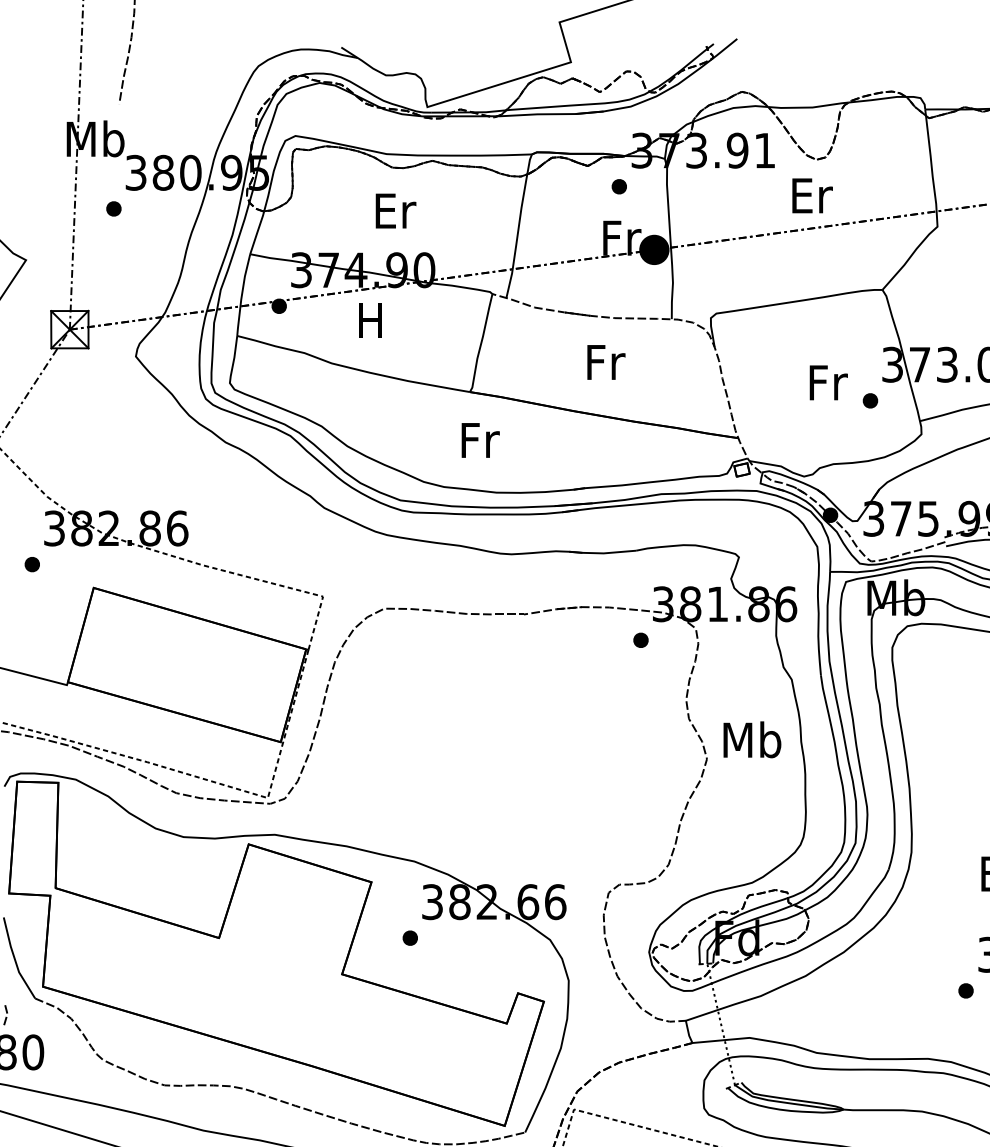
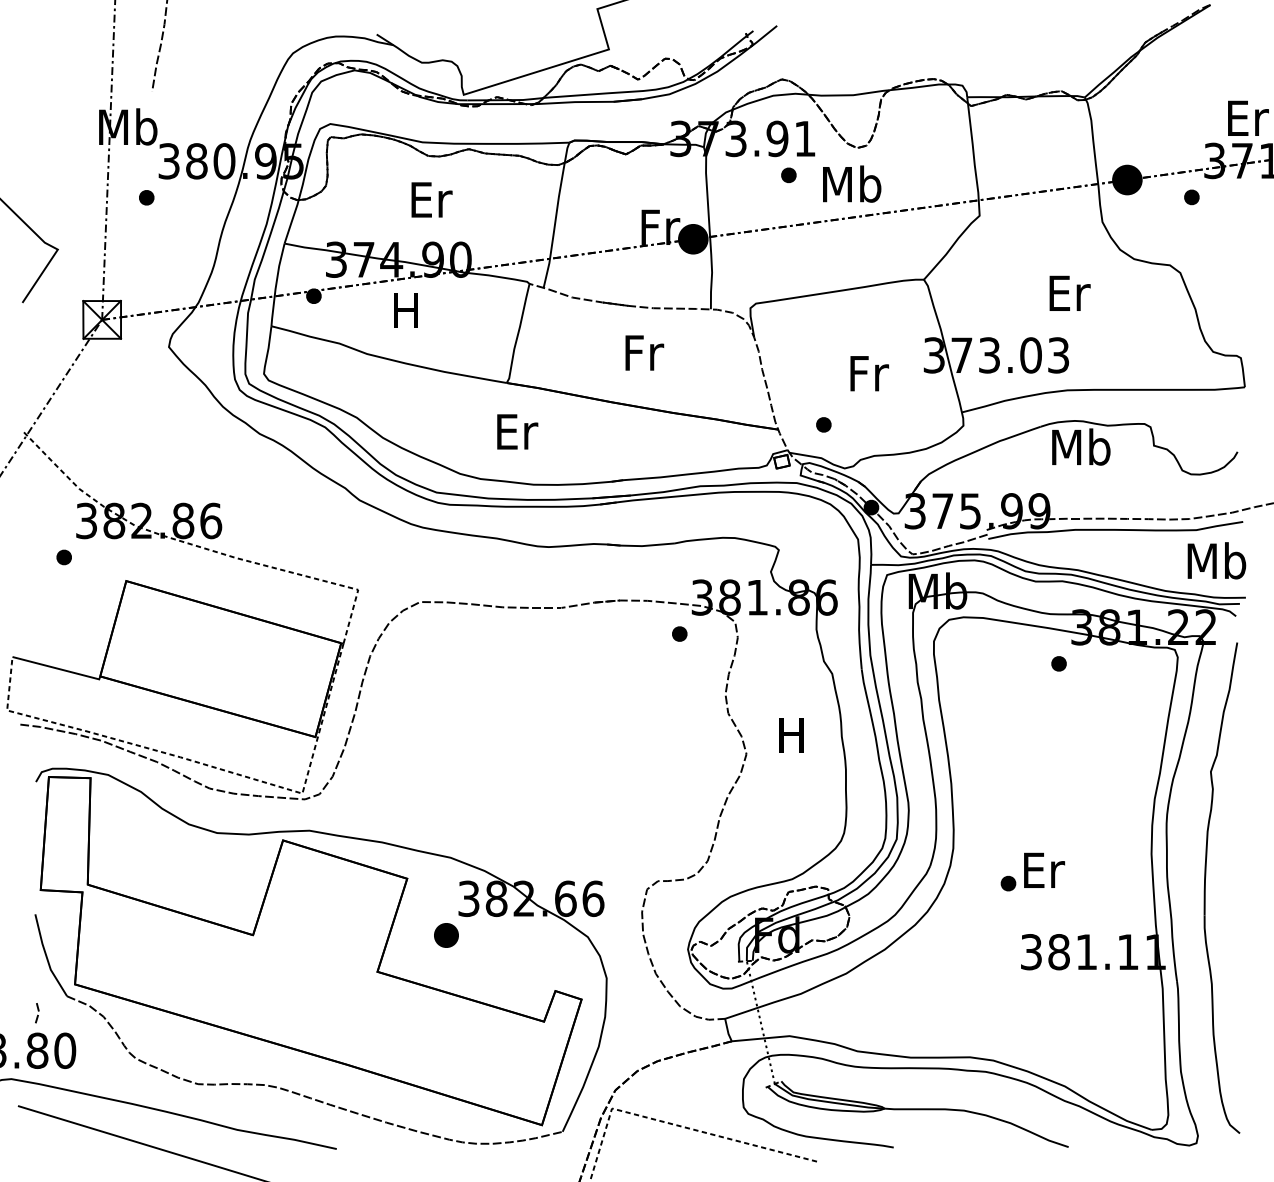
part: (618, 186) -> (788, 175), moved
text: (811, 194) -> (852, 183), Er -> Mb
part: (870, 400) -> (823, 424), moved
text: (480, 440) -> (517, 431), Fr -> Er
text: (752, 739) -> (792, 734), Mb -> H
part: (410, 937) -> (446, 934), size x1.6
part: (966, 990) -> (1008, 883), moved

